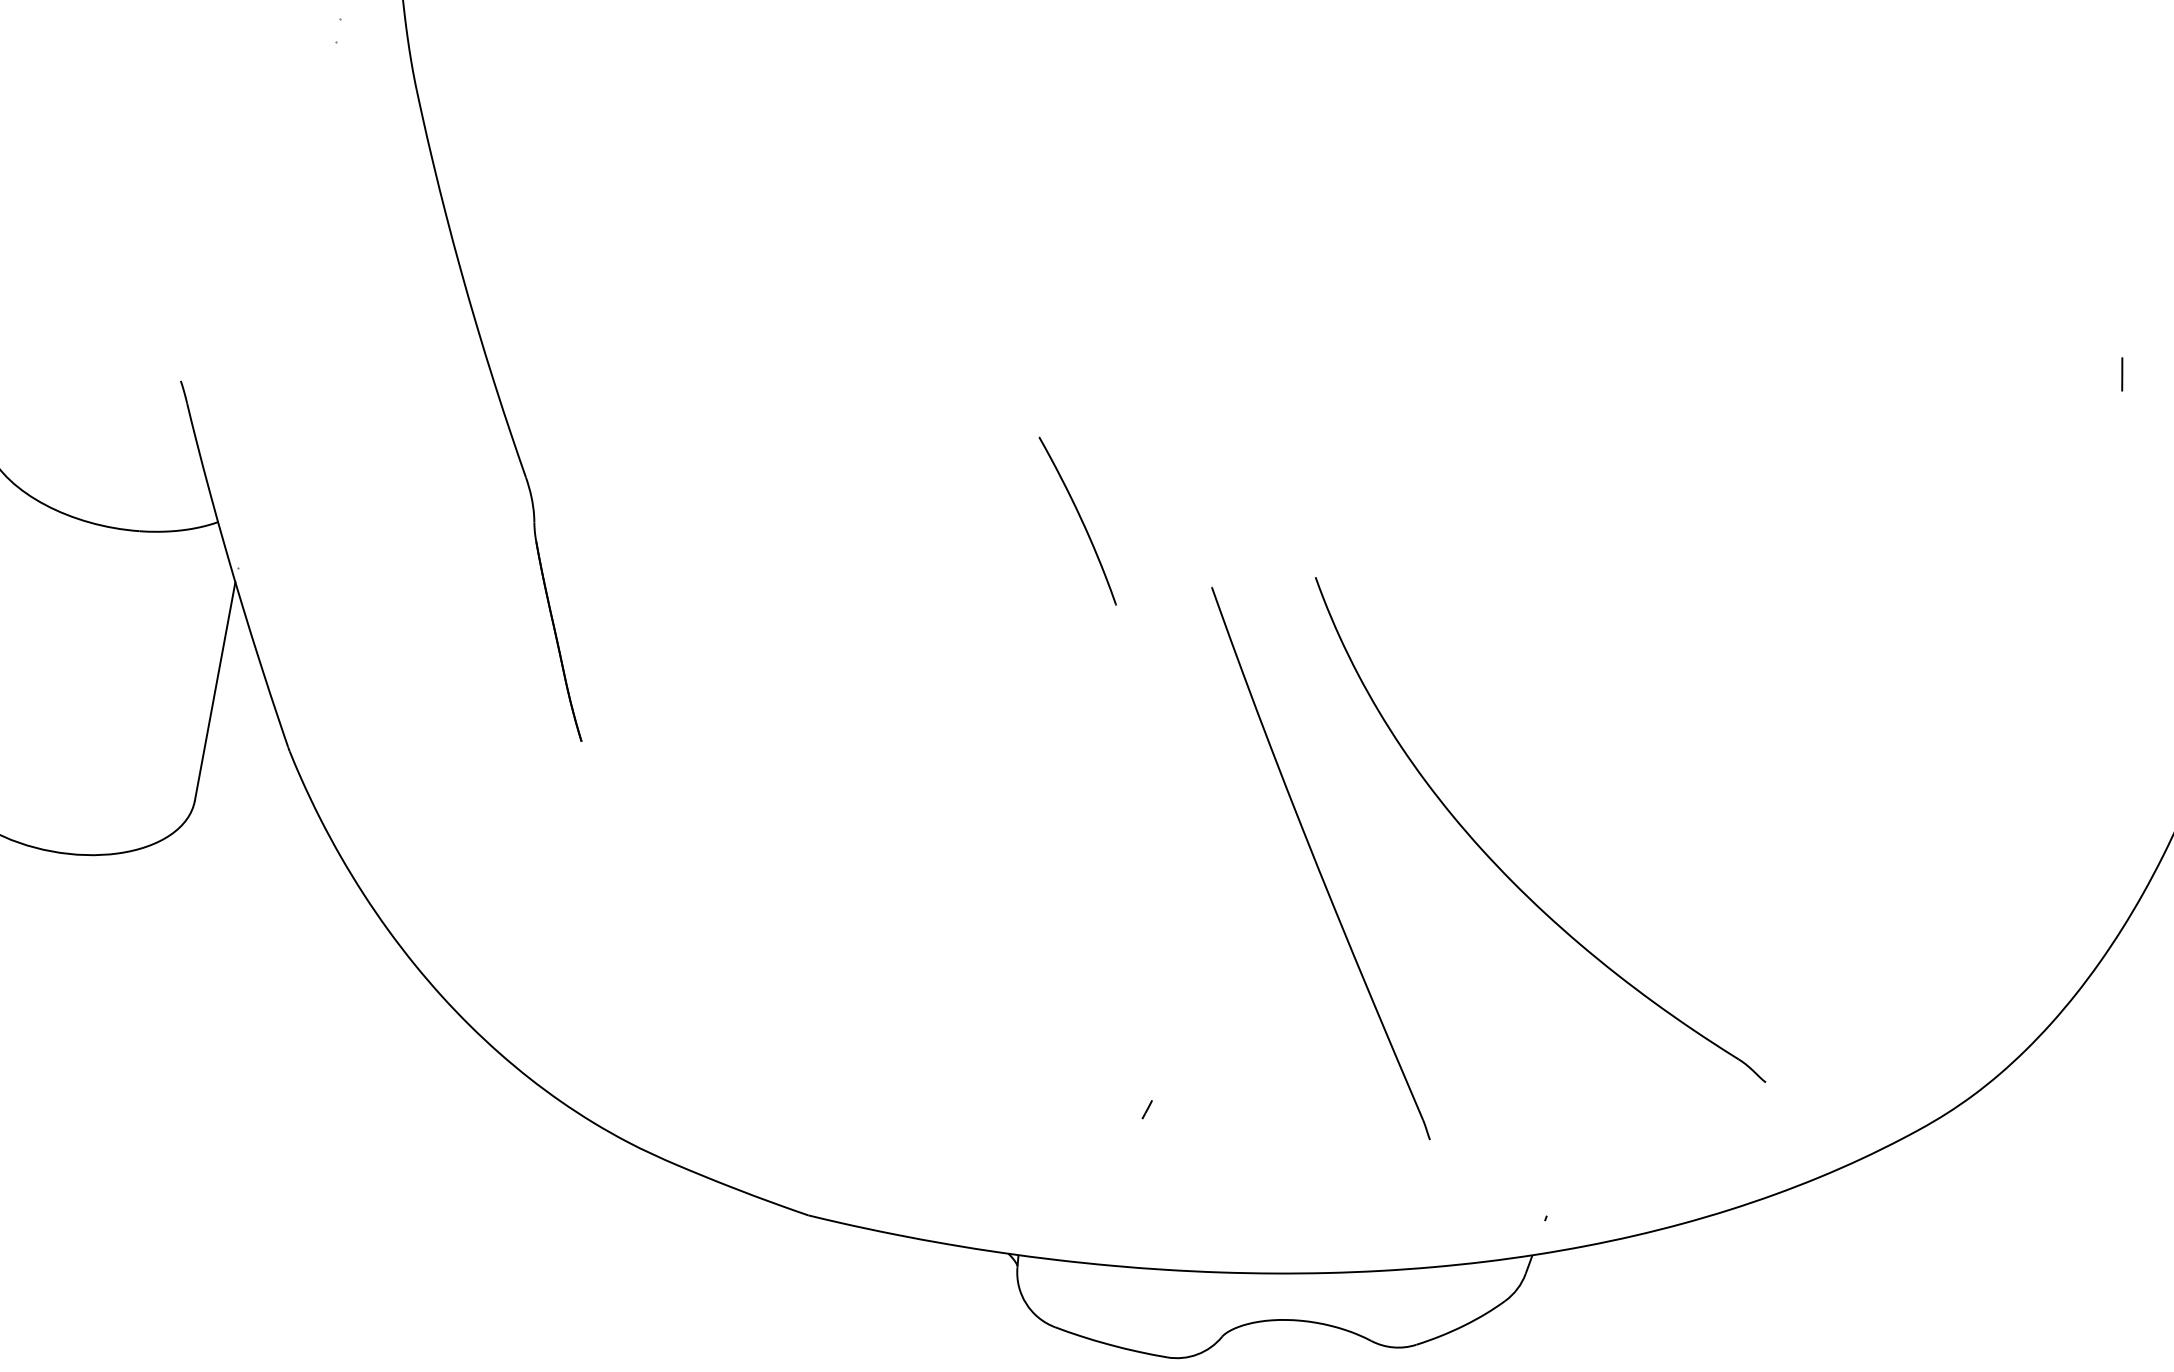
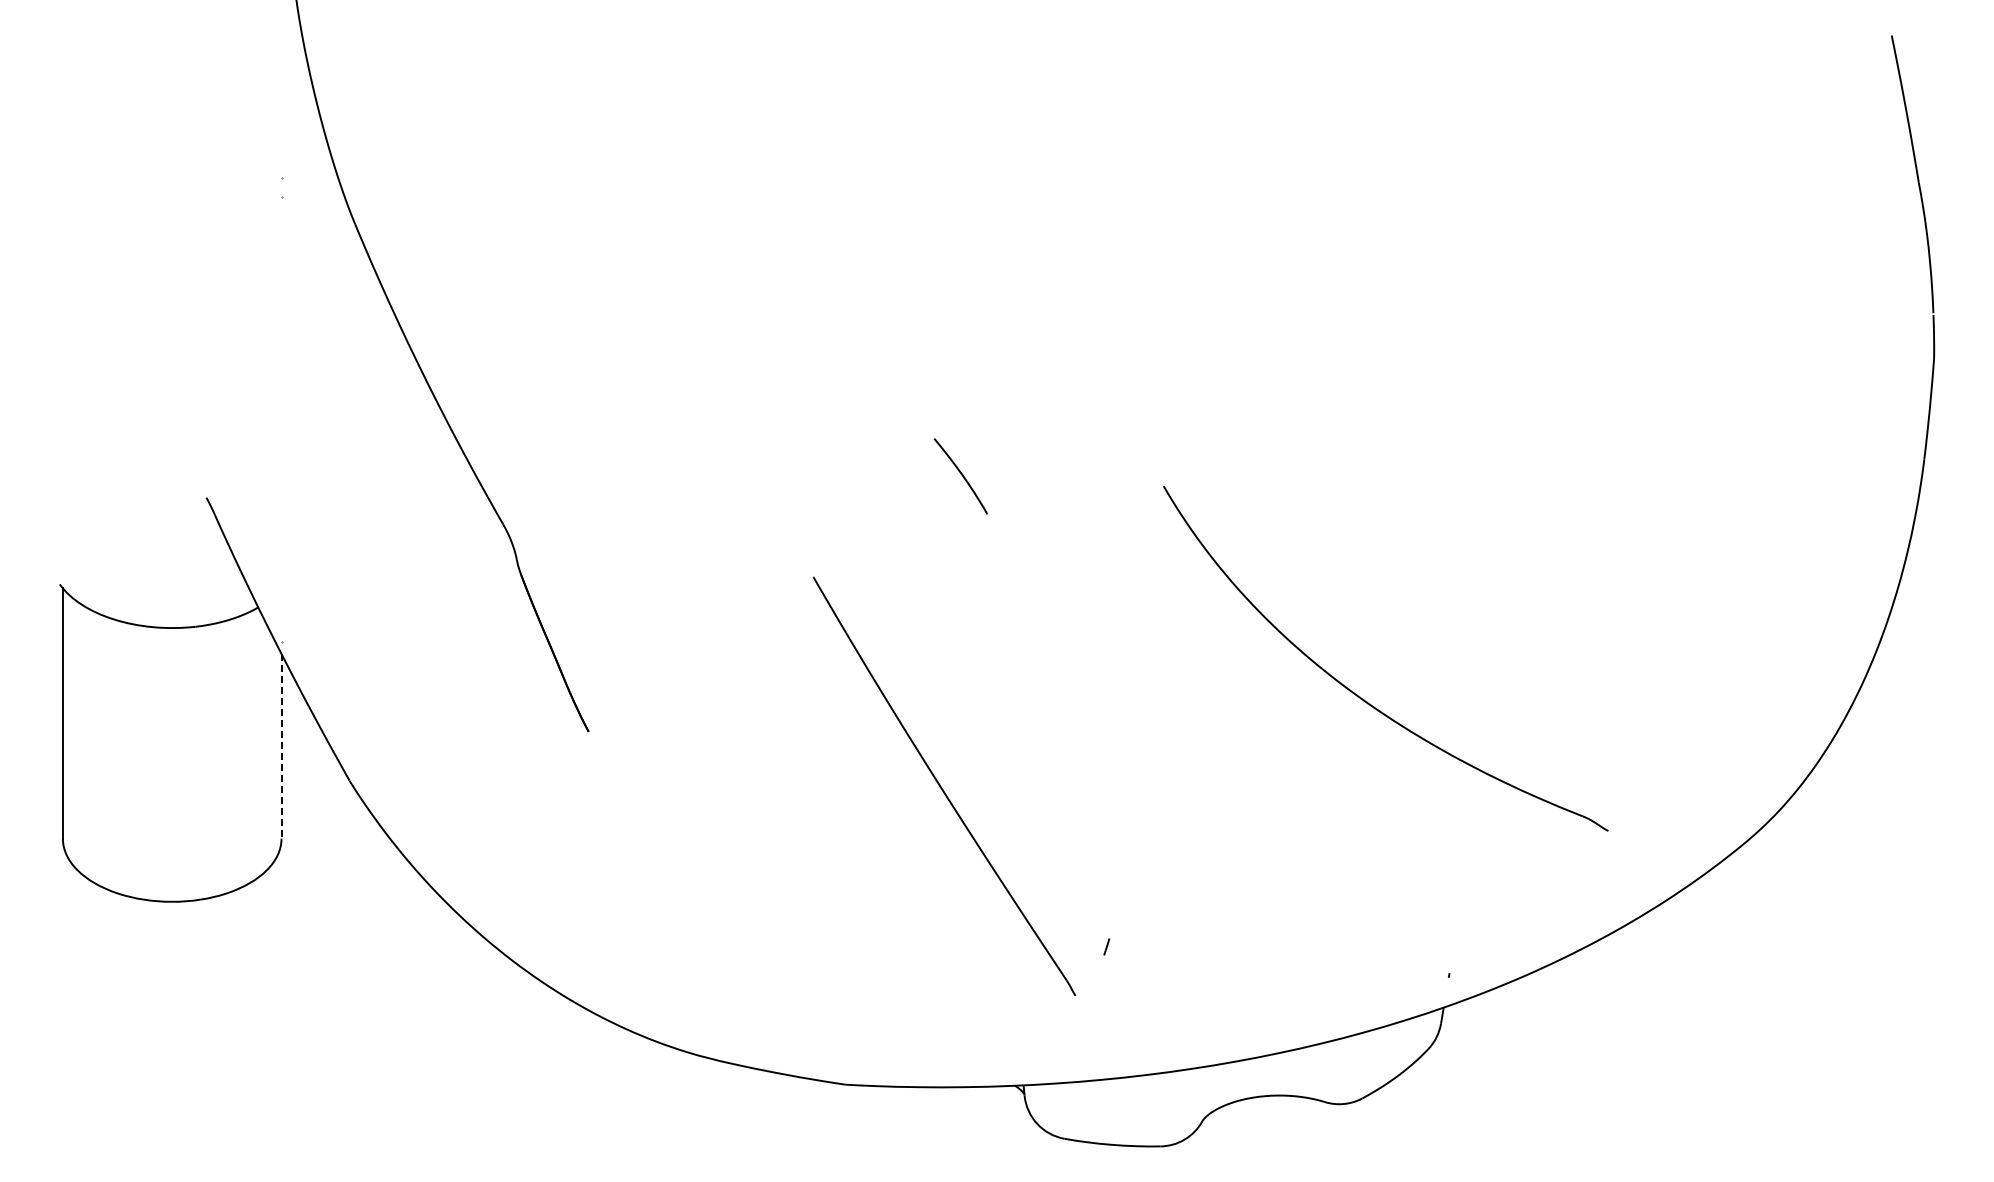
line: (2122, 374) -> (1792, 198), removed
part: (1077, 521) -> (960, 476), size x0.6
line: (215, 691) -> (281, 746), solid -> dashed
part: (1320, 863) -> (944, 786), moved

